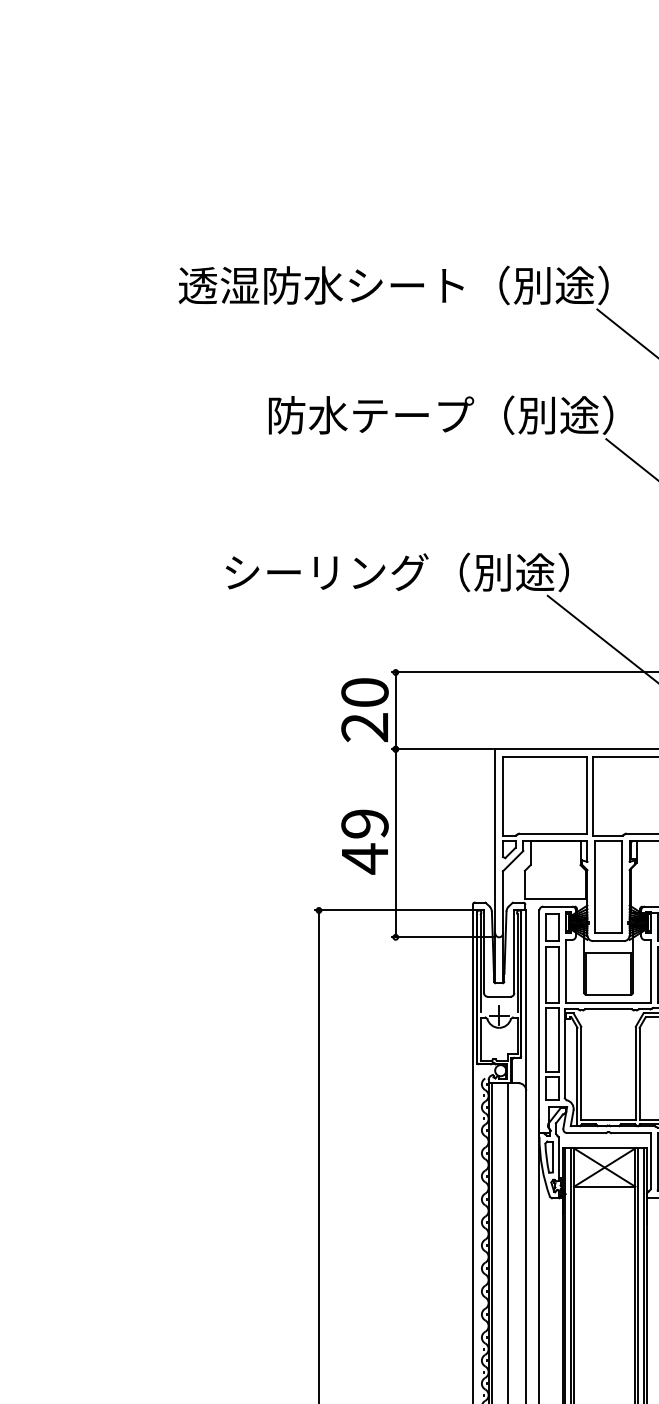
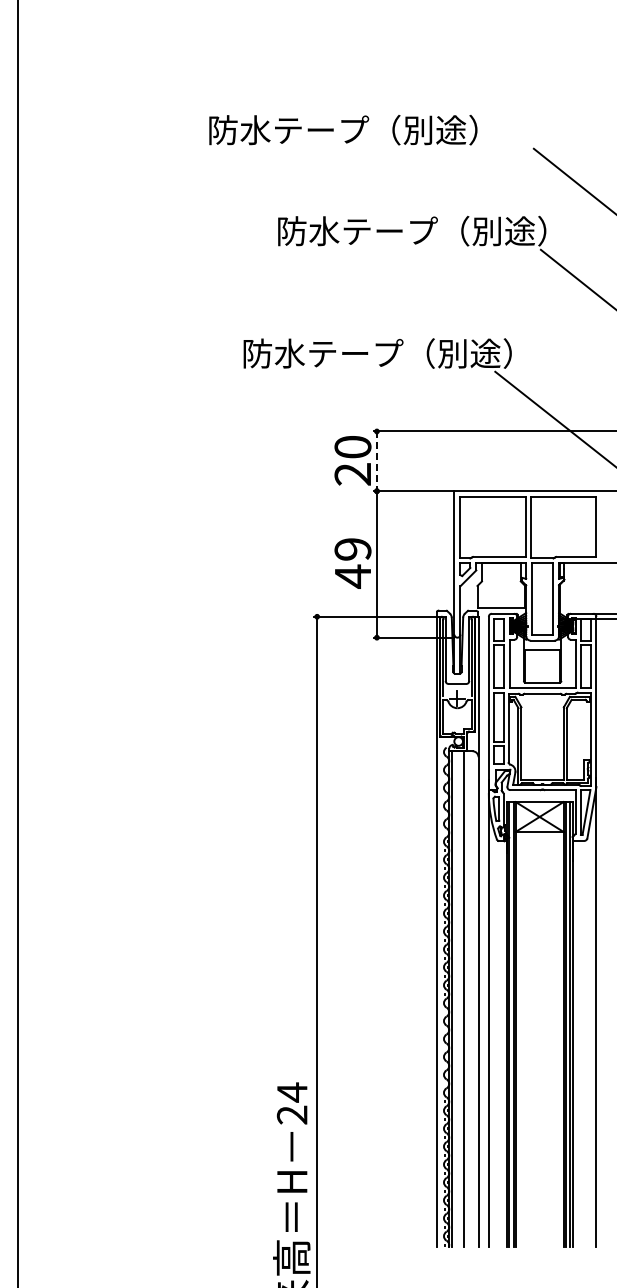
text: (393, 284) -> (375, 129), 透湿防水シート（別途） -> 防水テープ（別途）
text: (327, 572) -> (323, 353), シーリング（別途） -> 防水テープ（別途）
line: (395, 711) -> (376, 461), solid -> dashed

